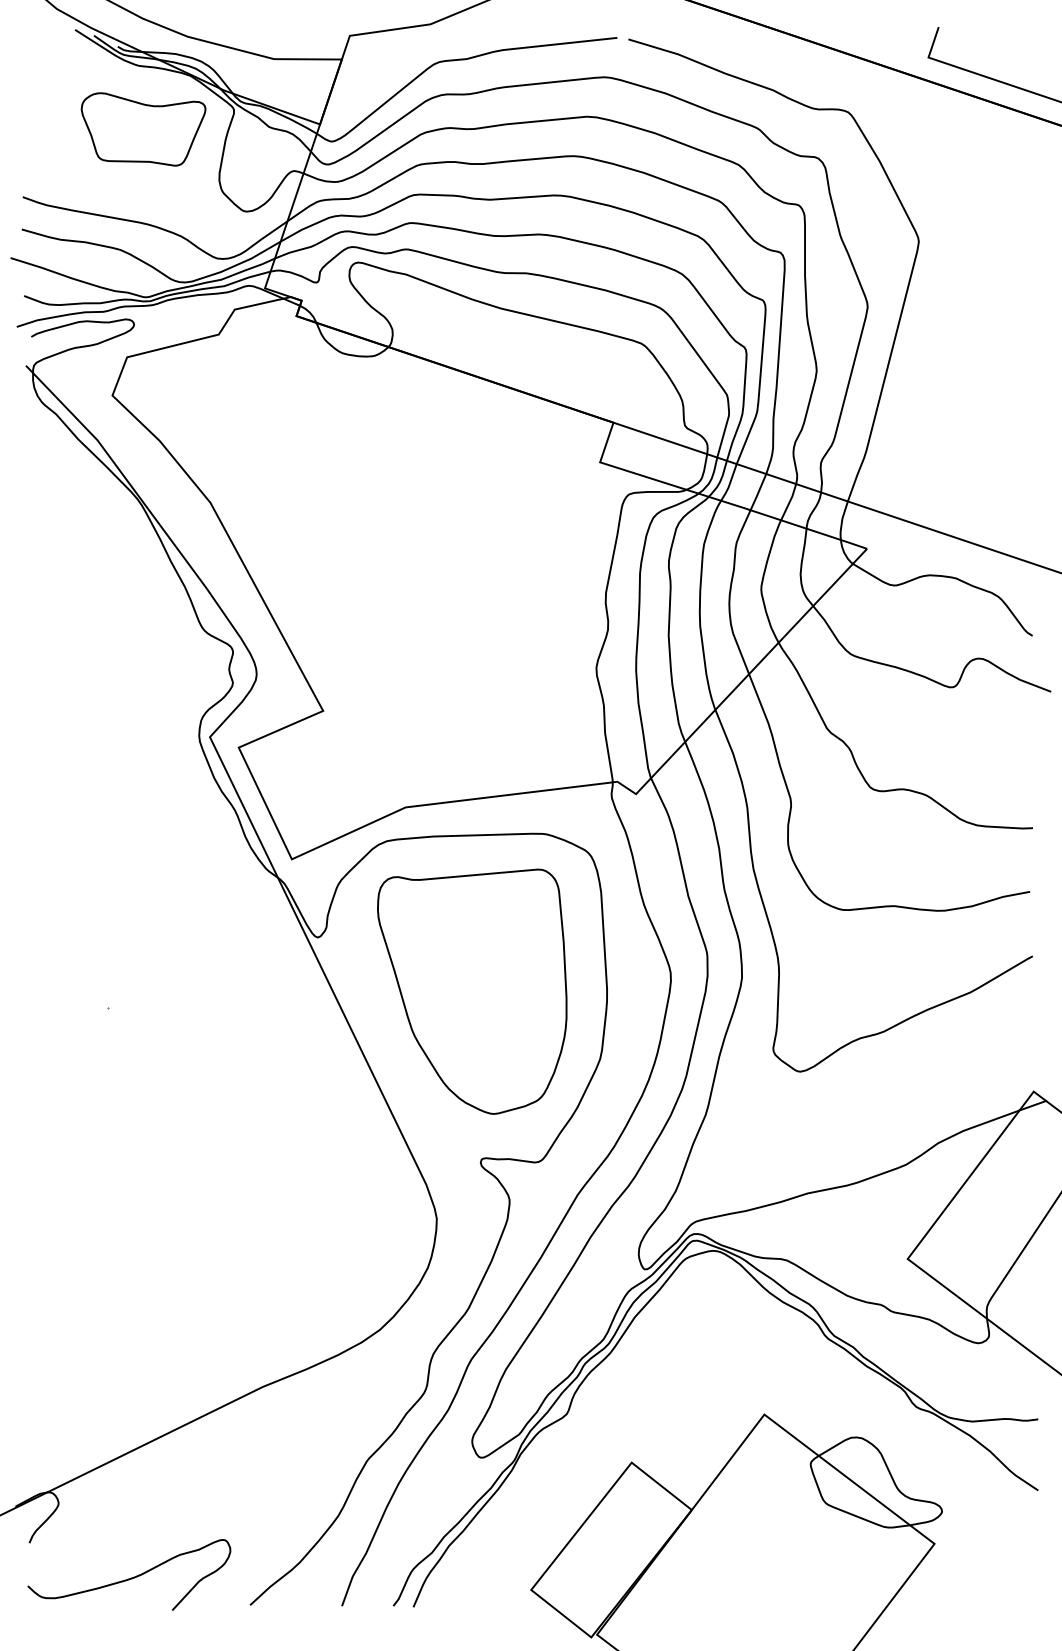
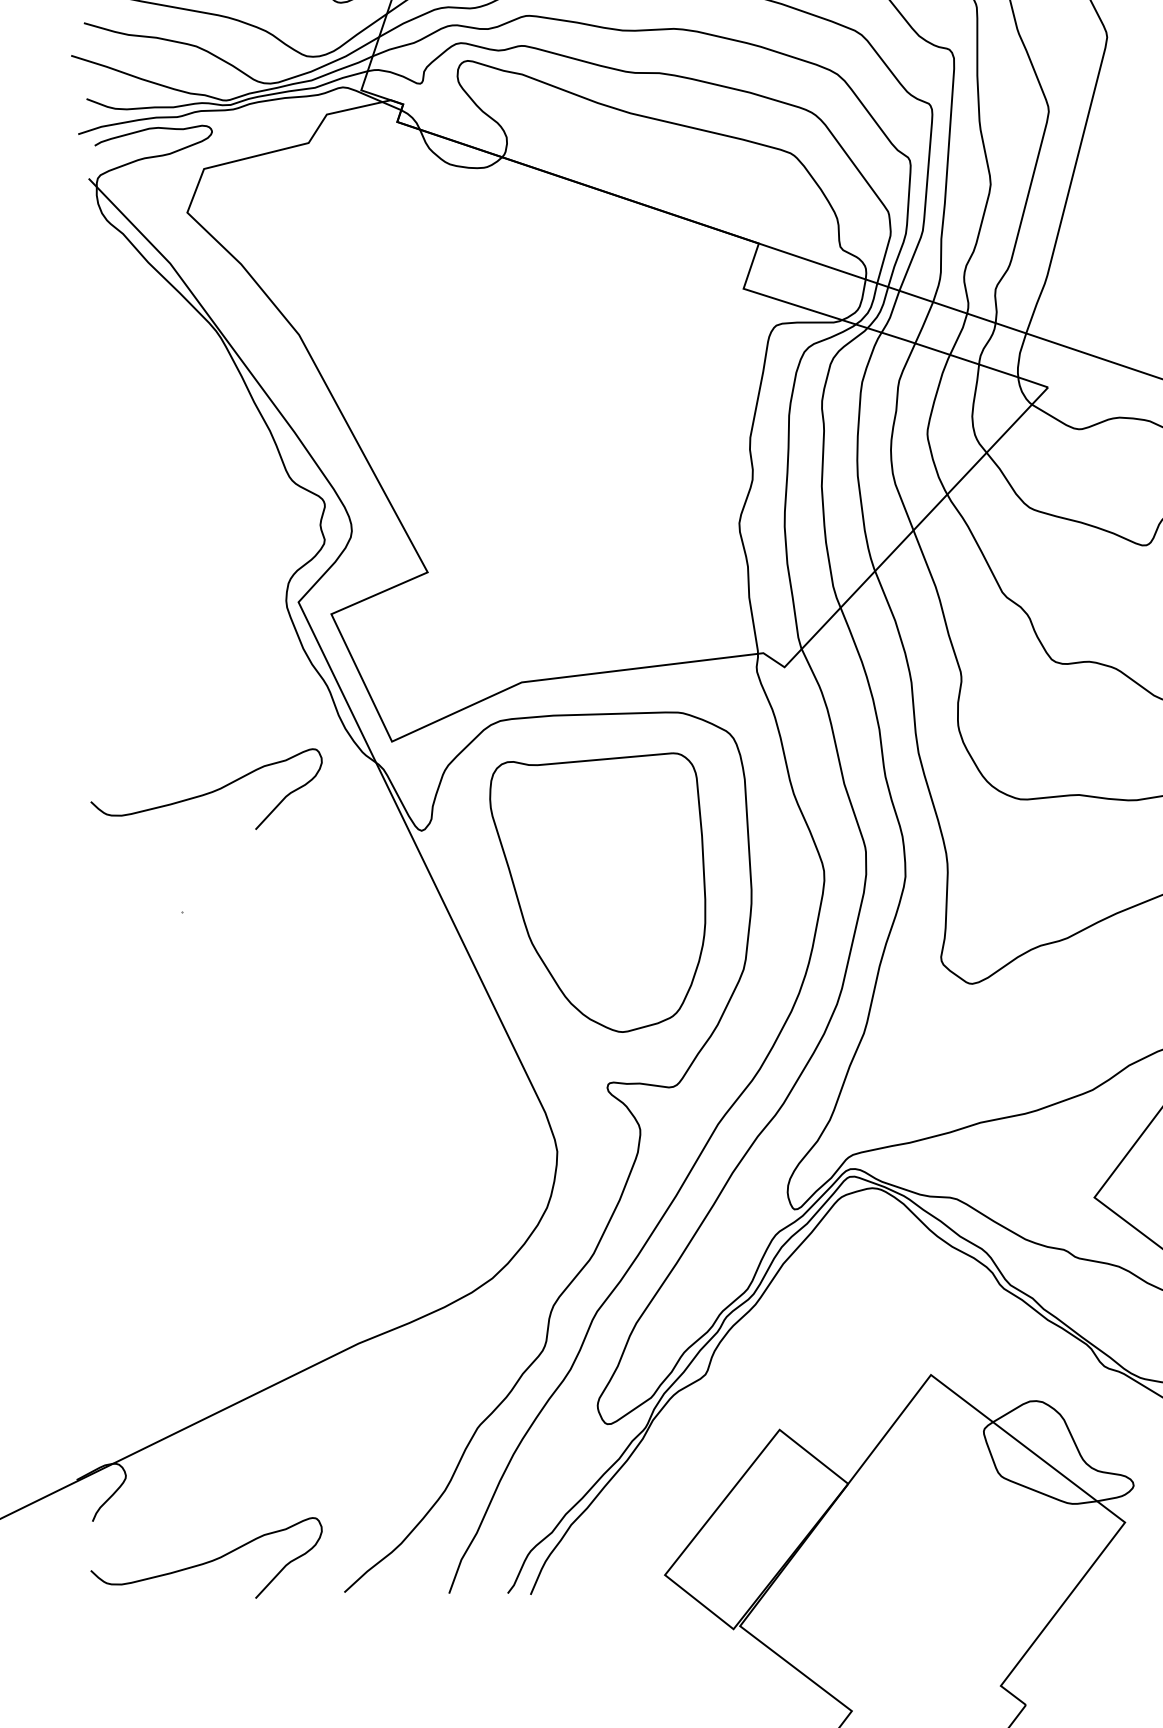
curve: (130, 903) -> (207, 792), added

